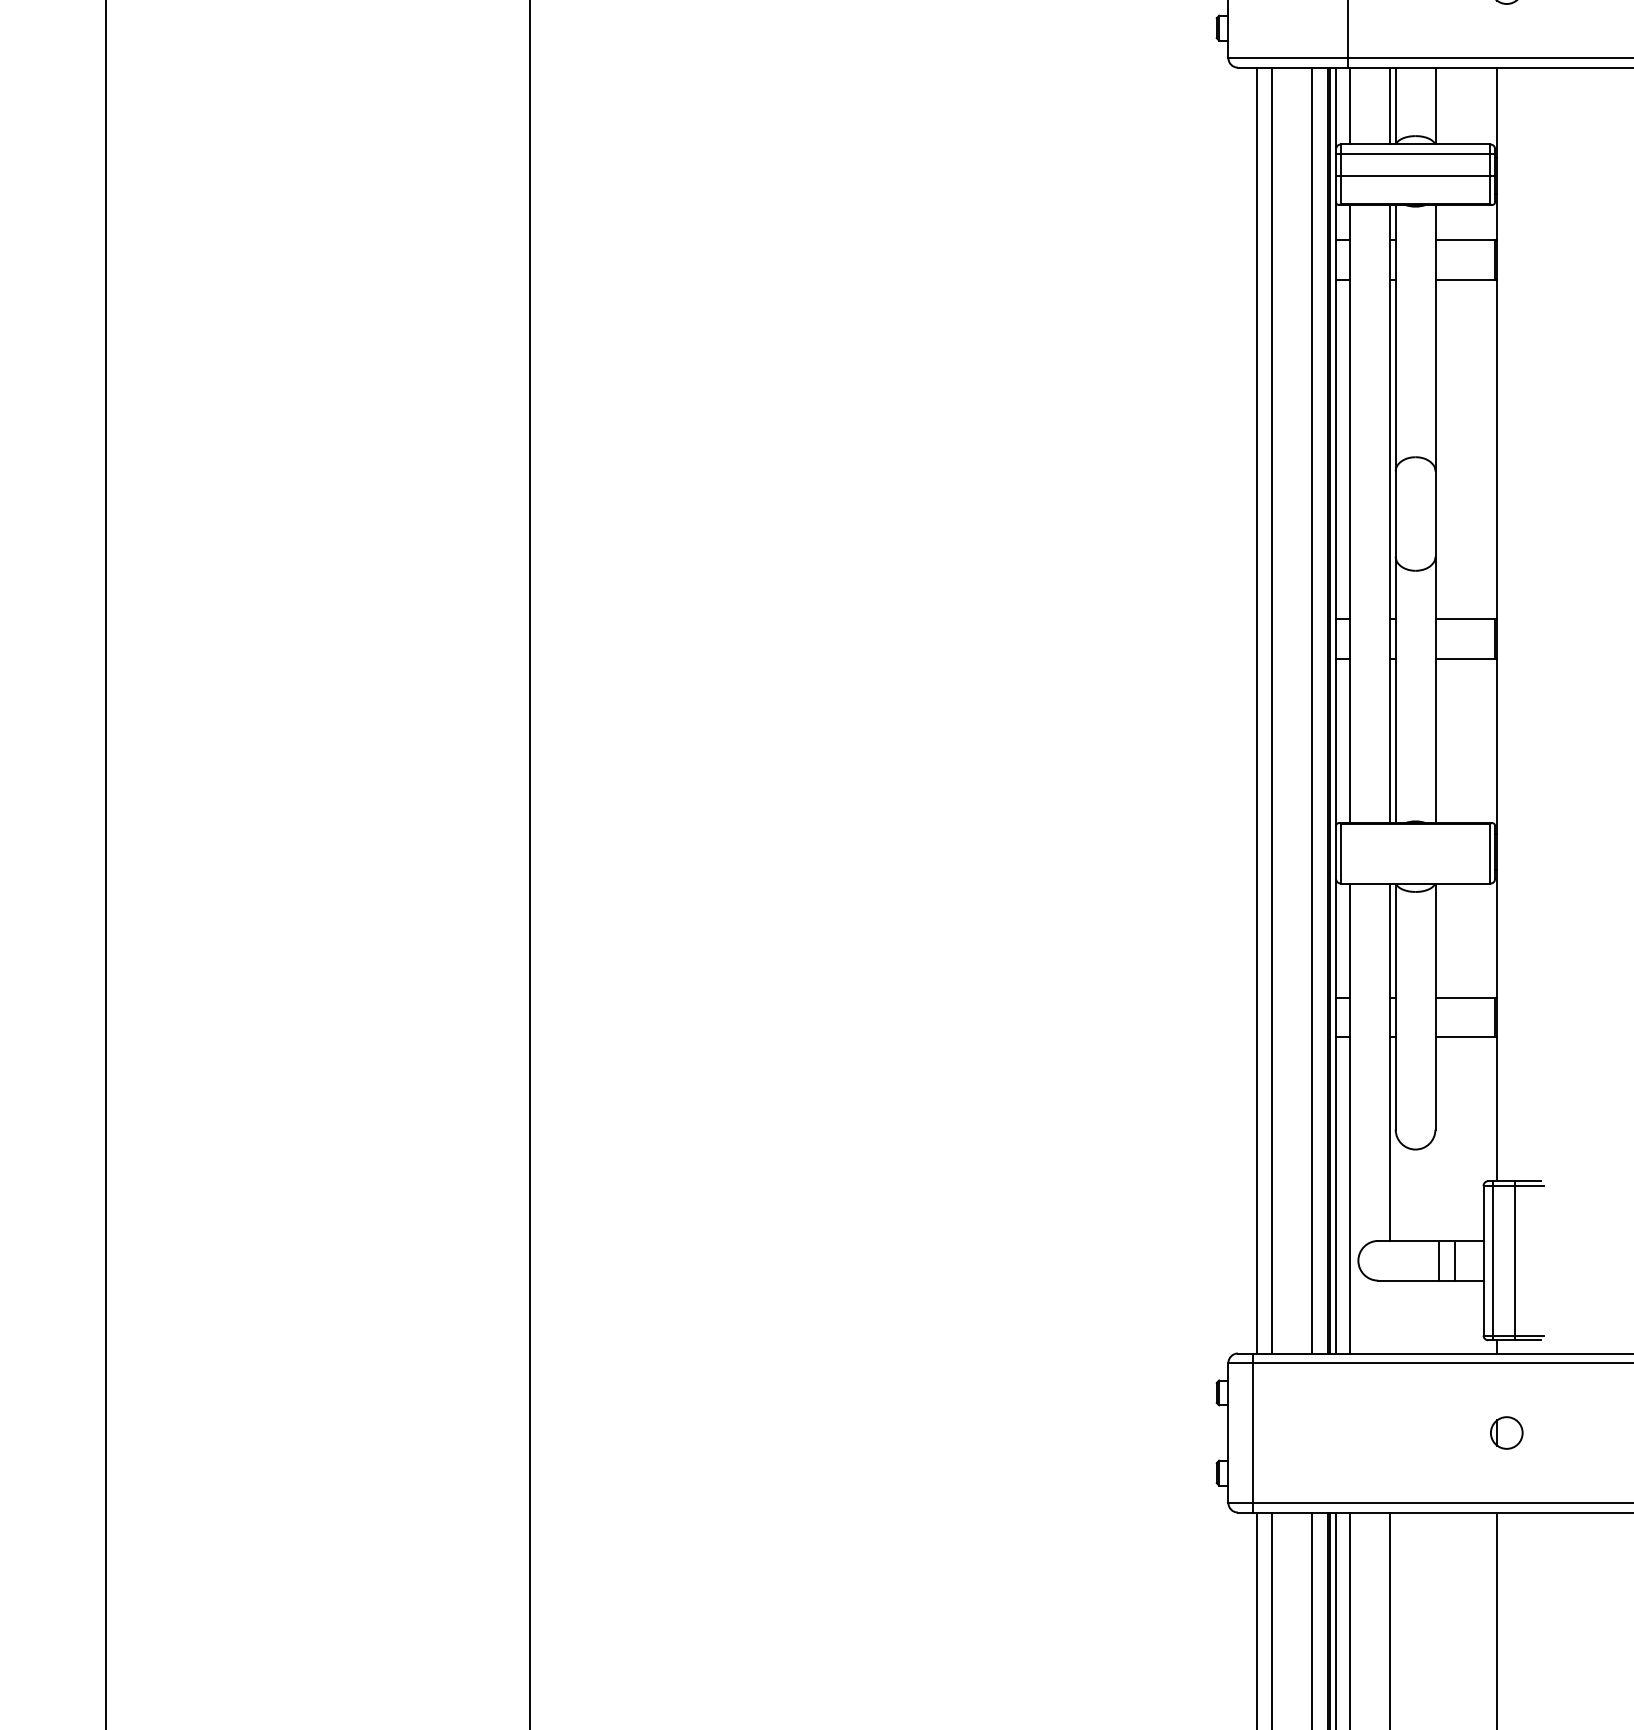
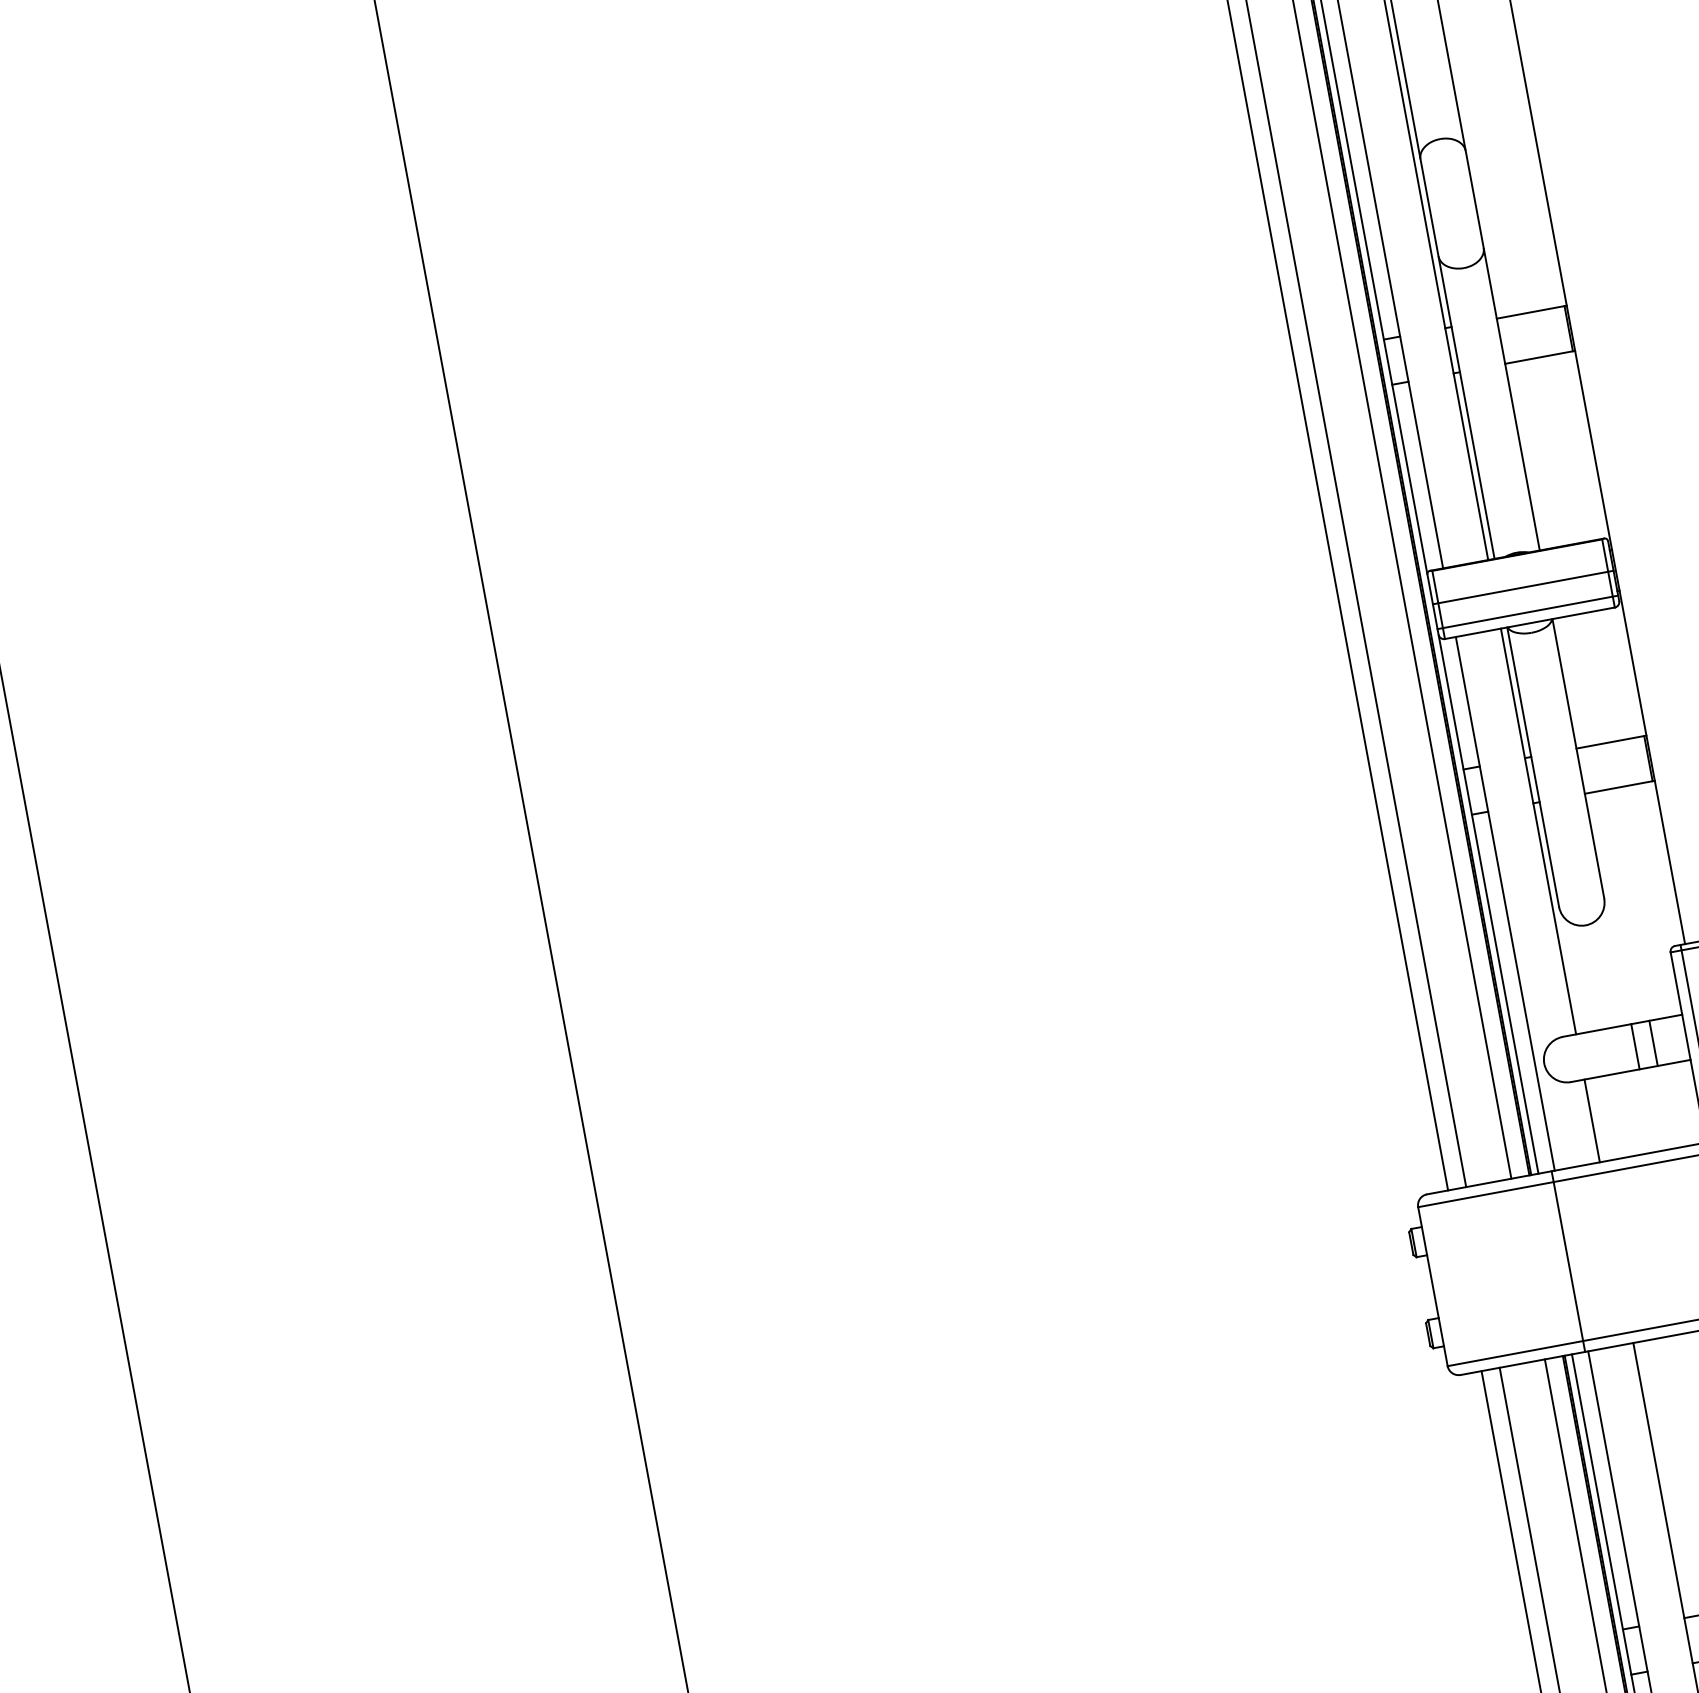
line: (1415, 852) -> (1523, 588), added
line: (1415, 873) -> (1527, 611), added
line: (1390, 1316) -> (1592, 1120), added
line: (1252, 1432) -> (1568, 1261), moved

